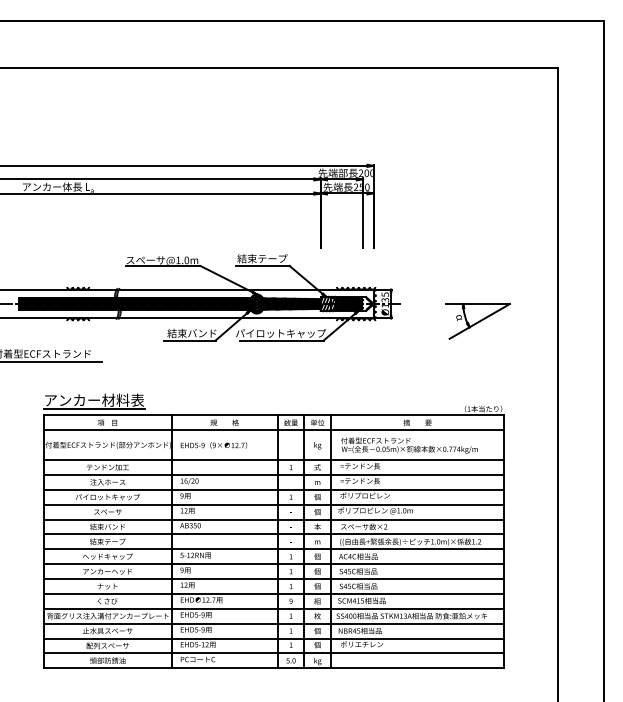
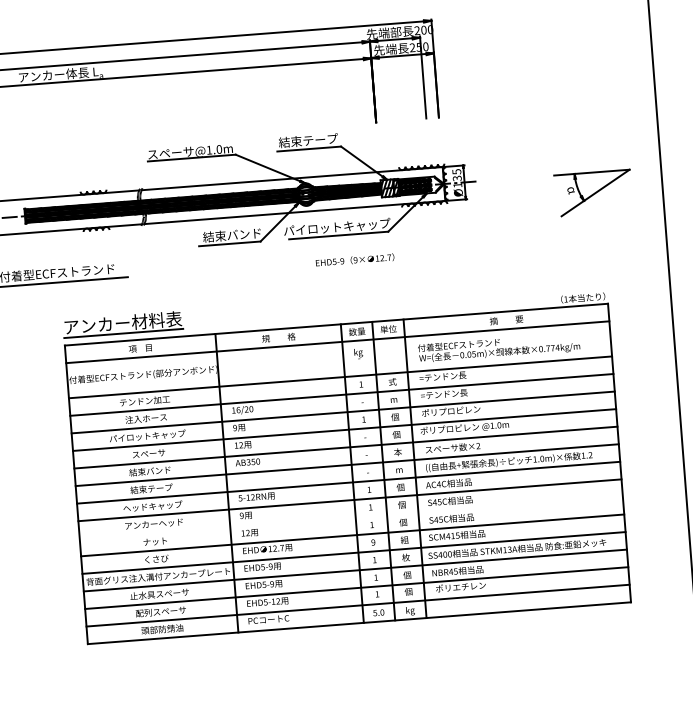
part: (477, 321) -> (592, 193), moved
text: (213, 445) -> (354, 260), moved
text: (317, 445) -> (358, 352), moved
line: (274, 579) -> (351, 518), removed

